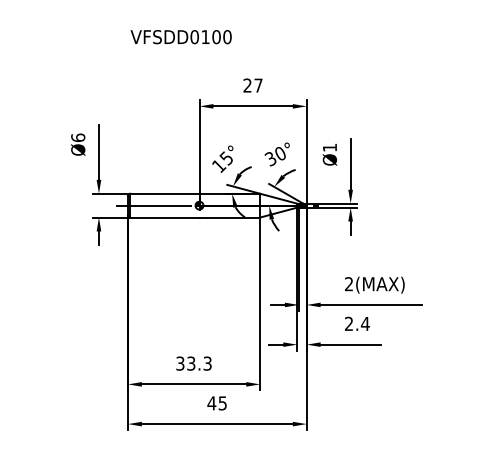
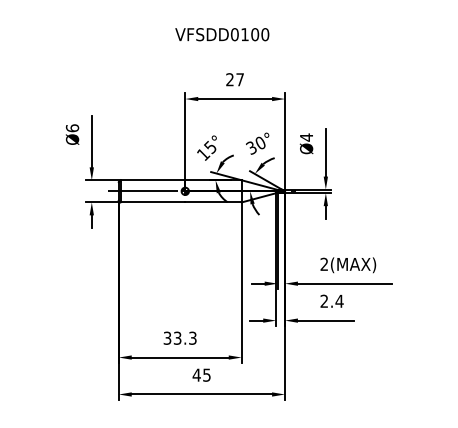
text: (181, 36) -> (222, 34), moved
text: (329, 147) -> (306, 137), Ø1 -> Ø4

